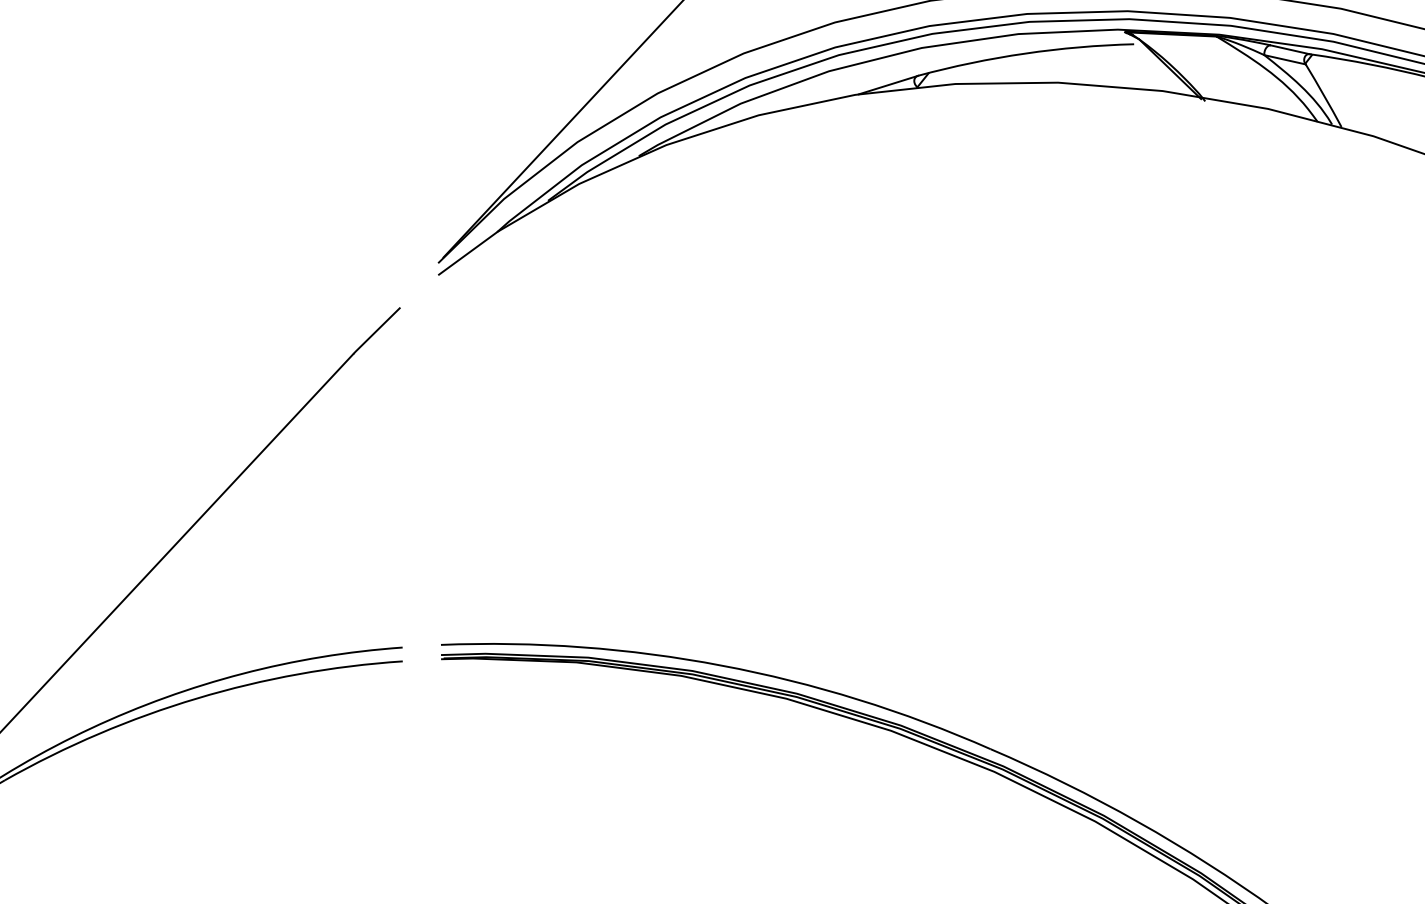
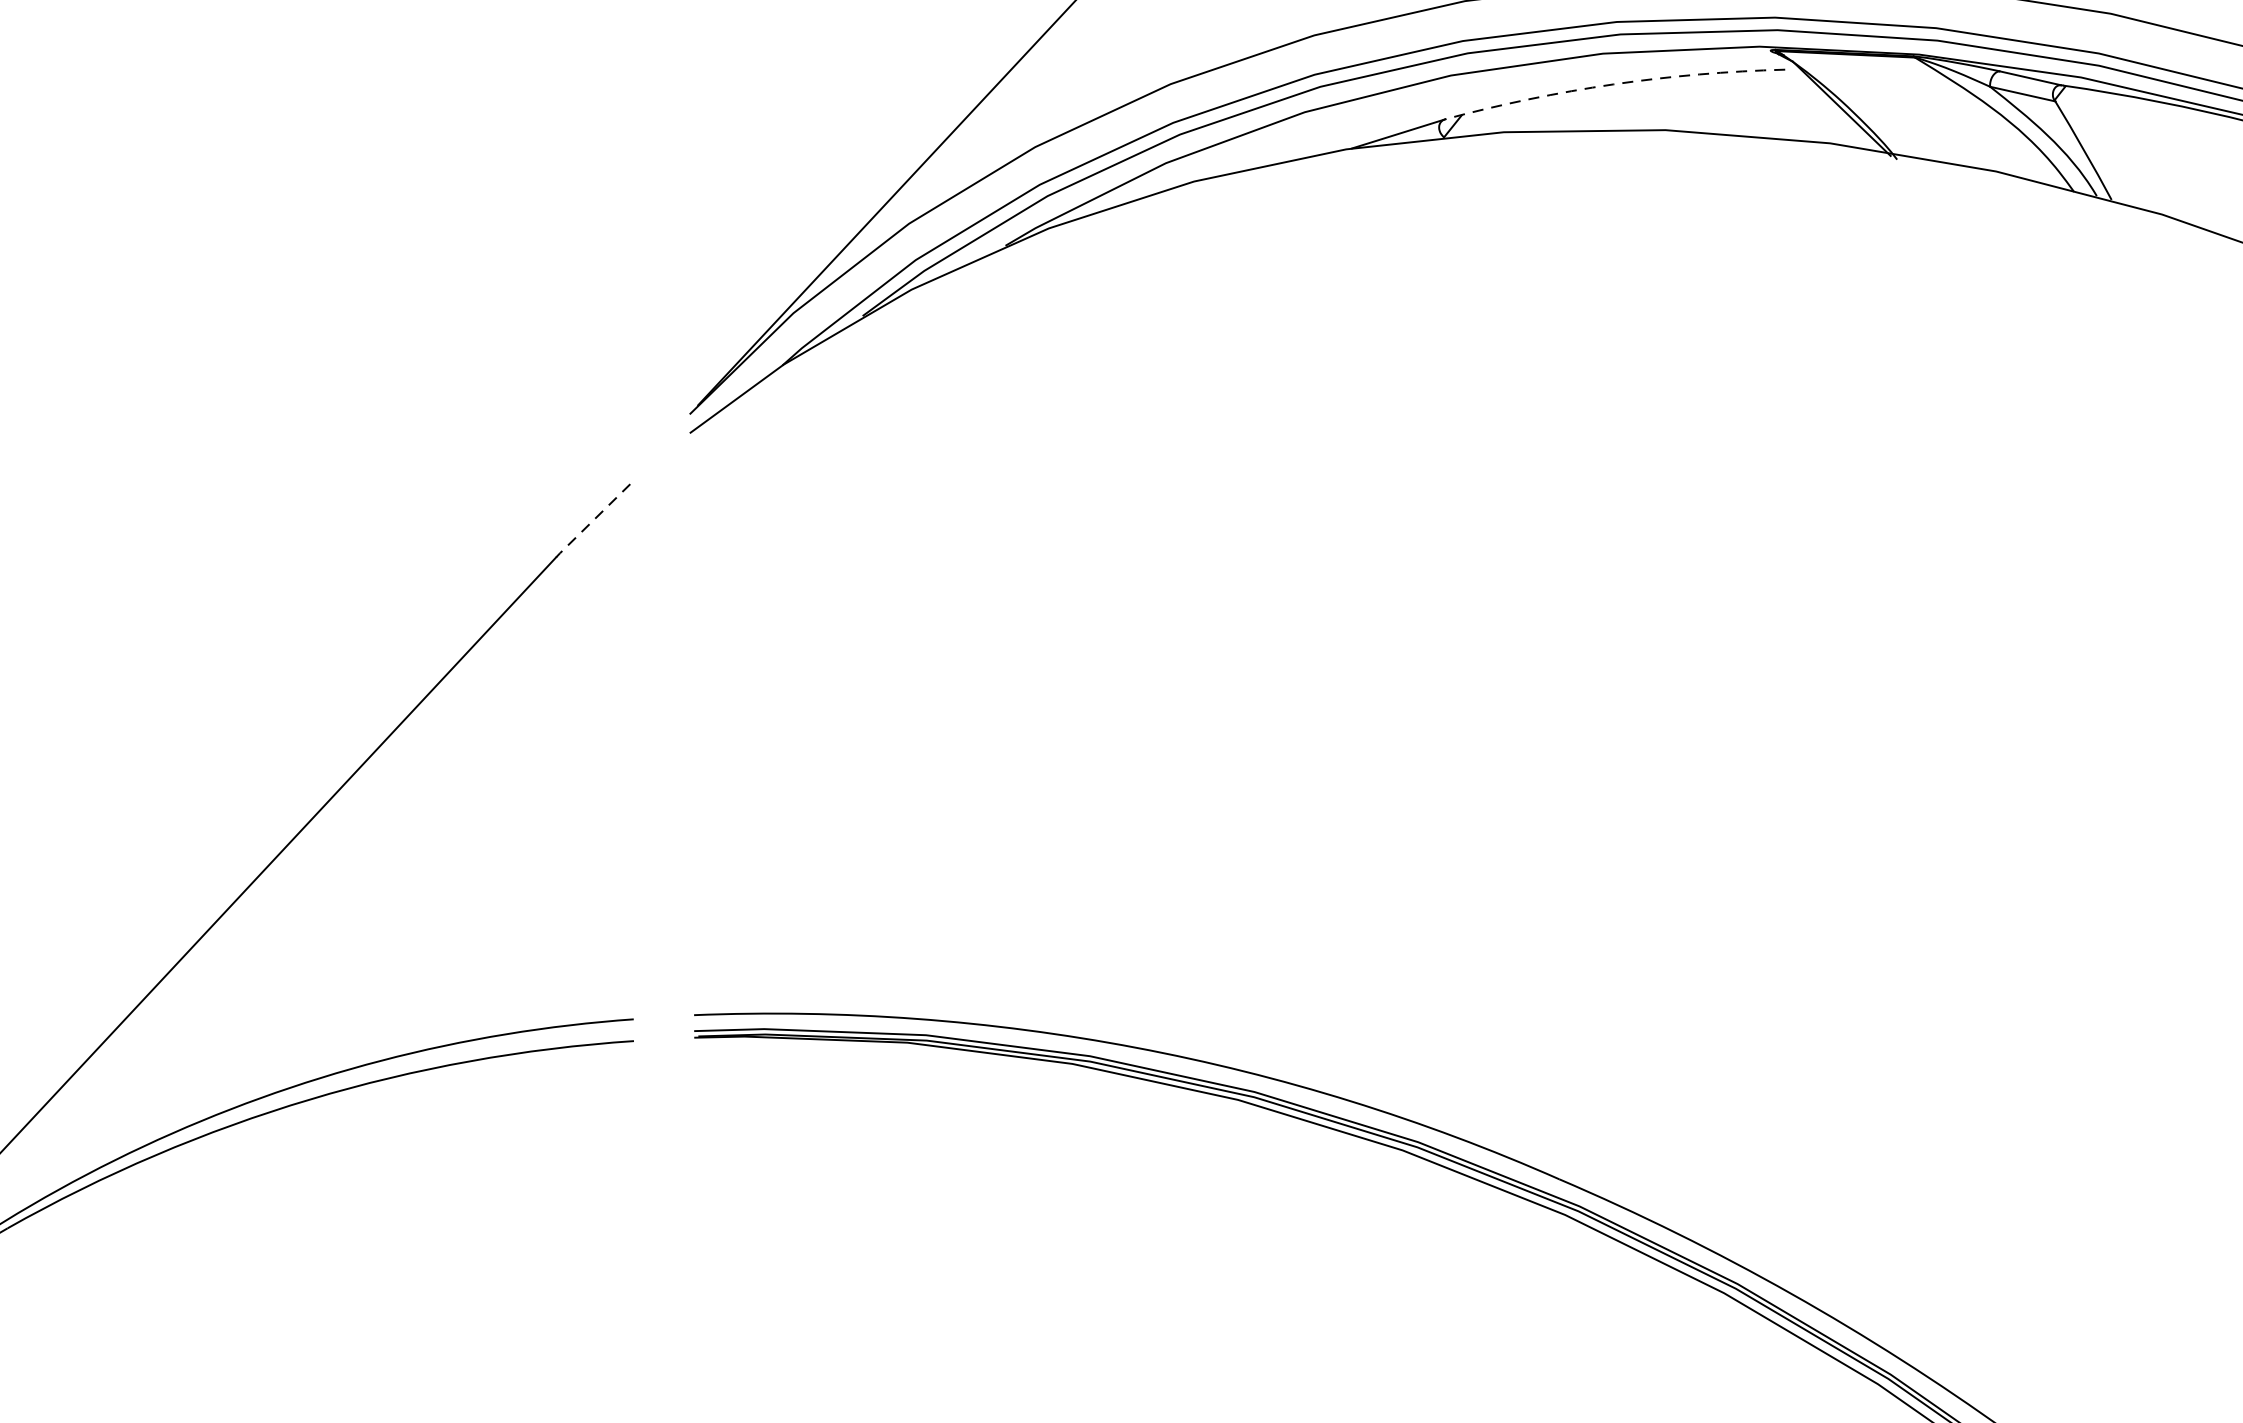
arc: (1025, 53) -> (1614, 84), solid -> dashed
line: (376, 331) -> (592, 521), solid -> dashed

